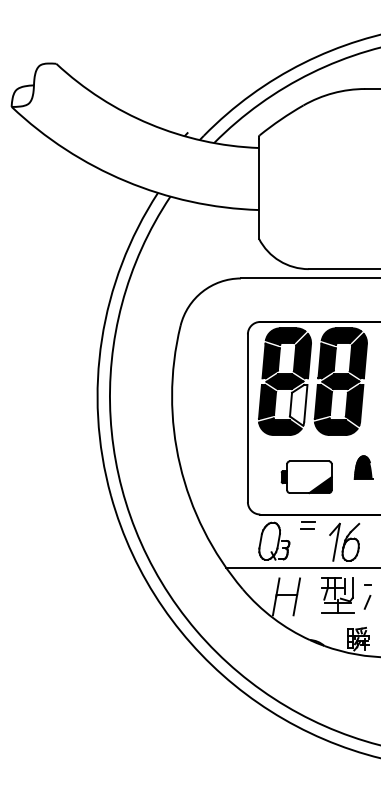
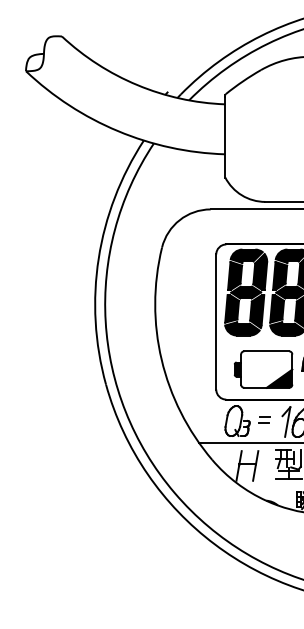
fill: (298, 405) -> (257, 311), added
part: (306, 476) -> (263, 368), size x1.43
part: (307, 525) -> (264, 419), moved

